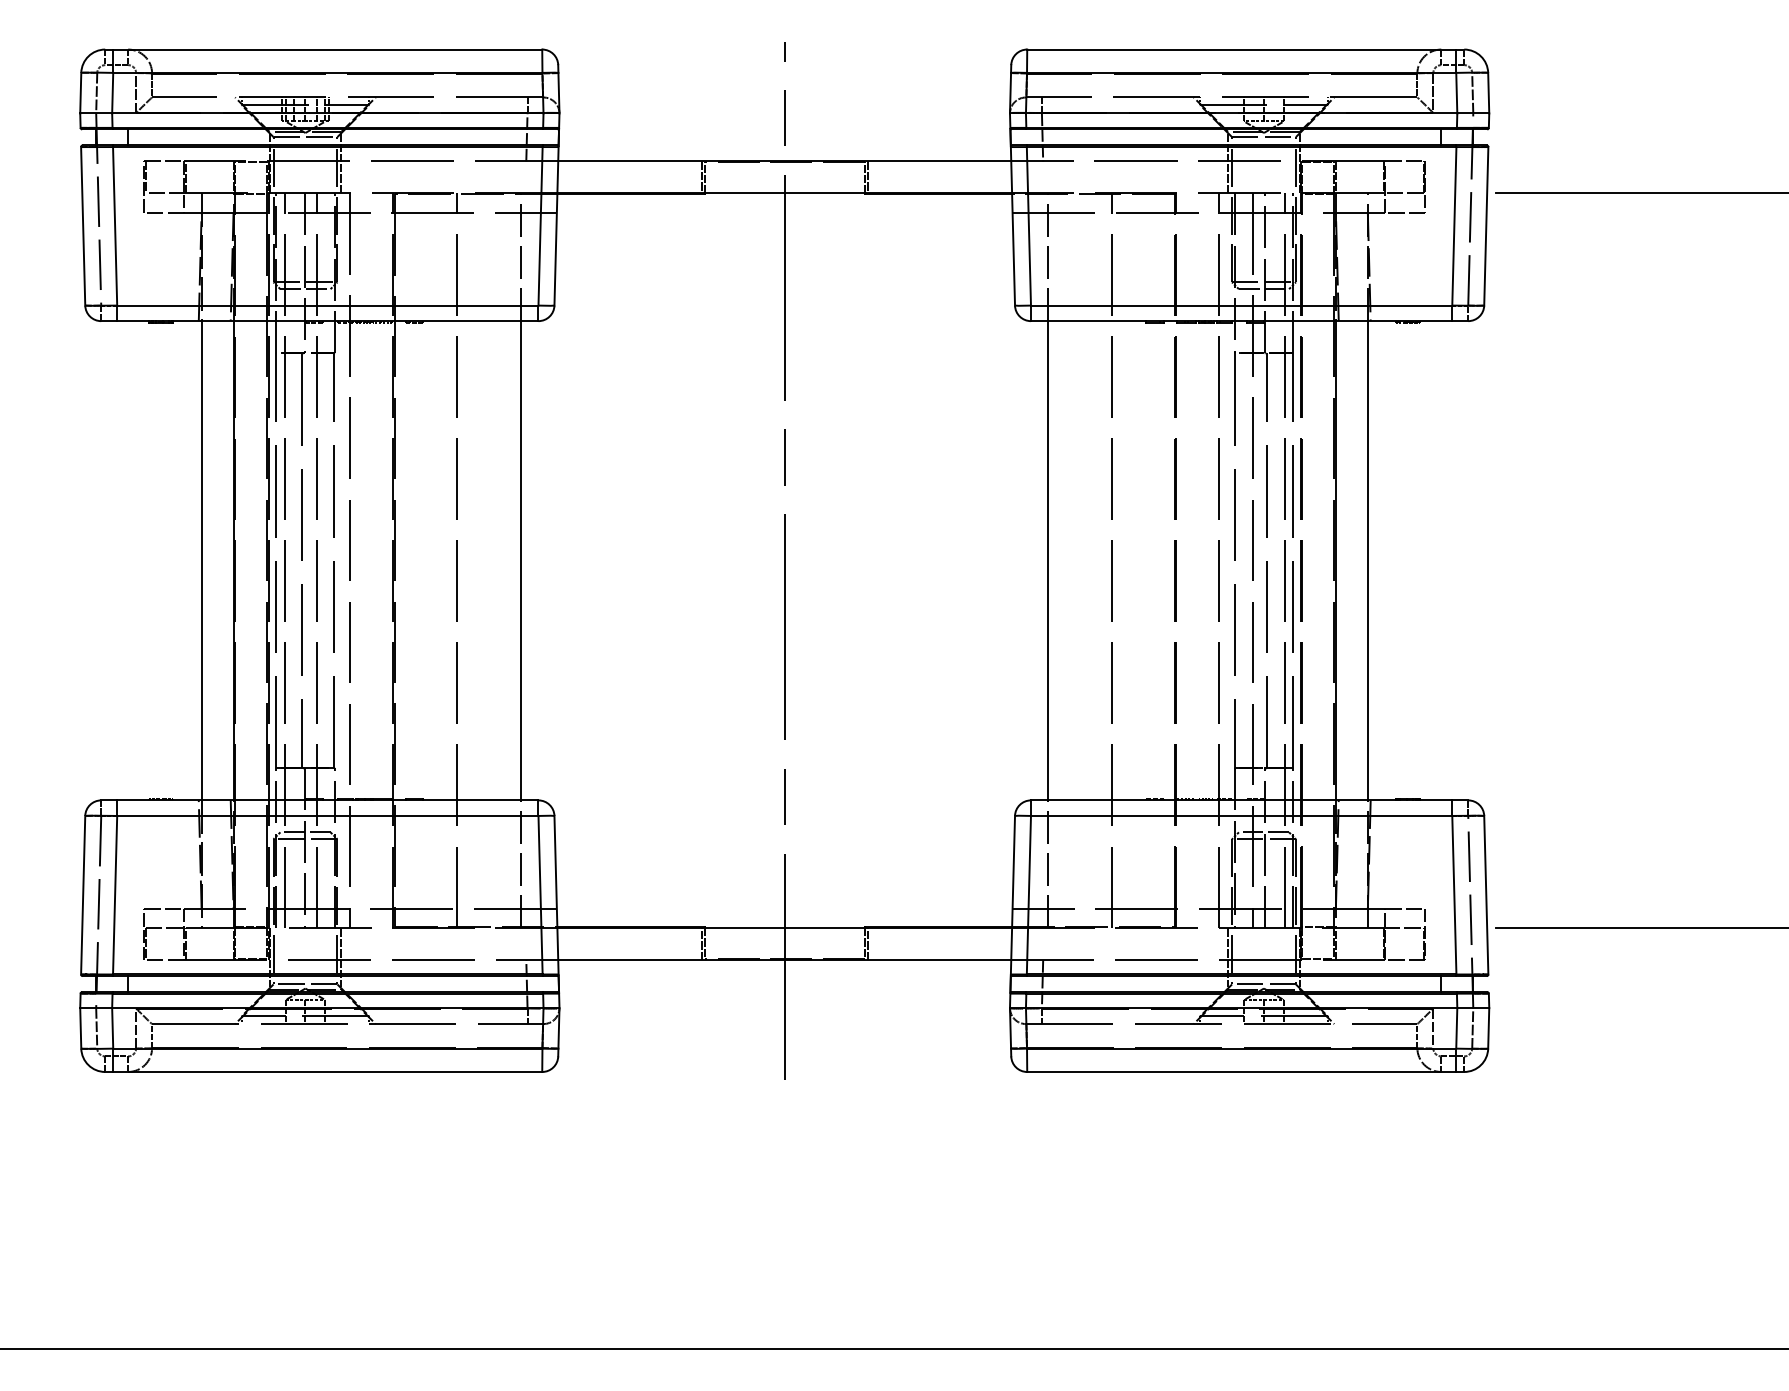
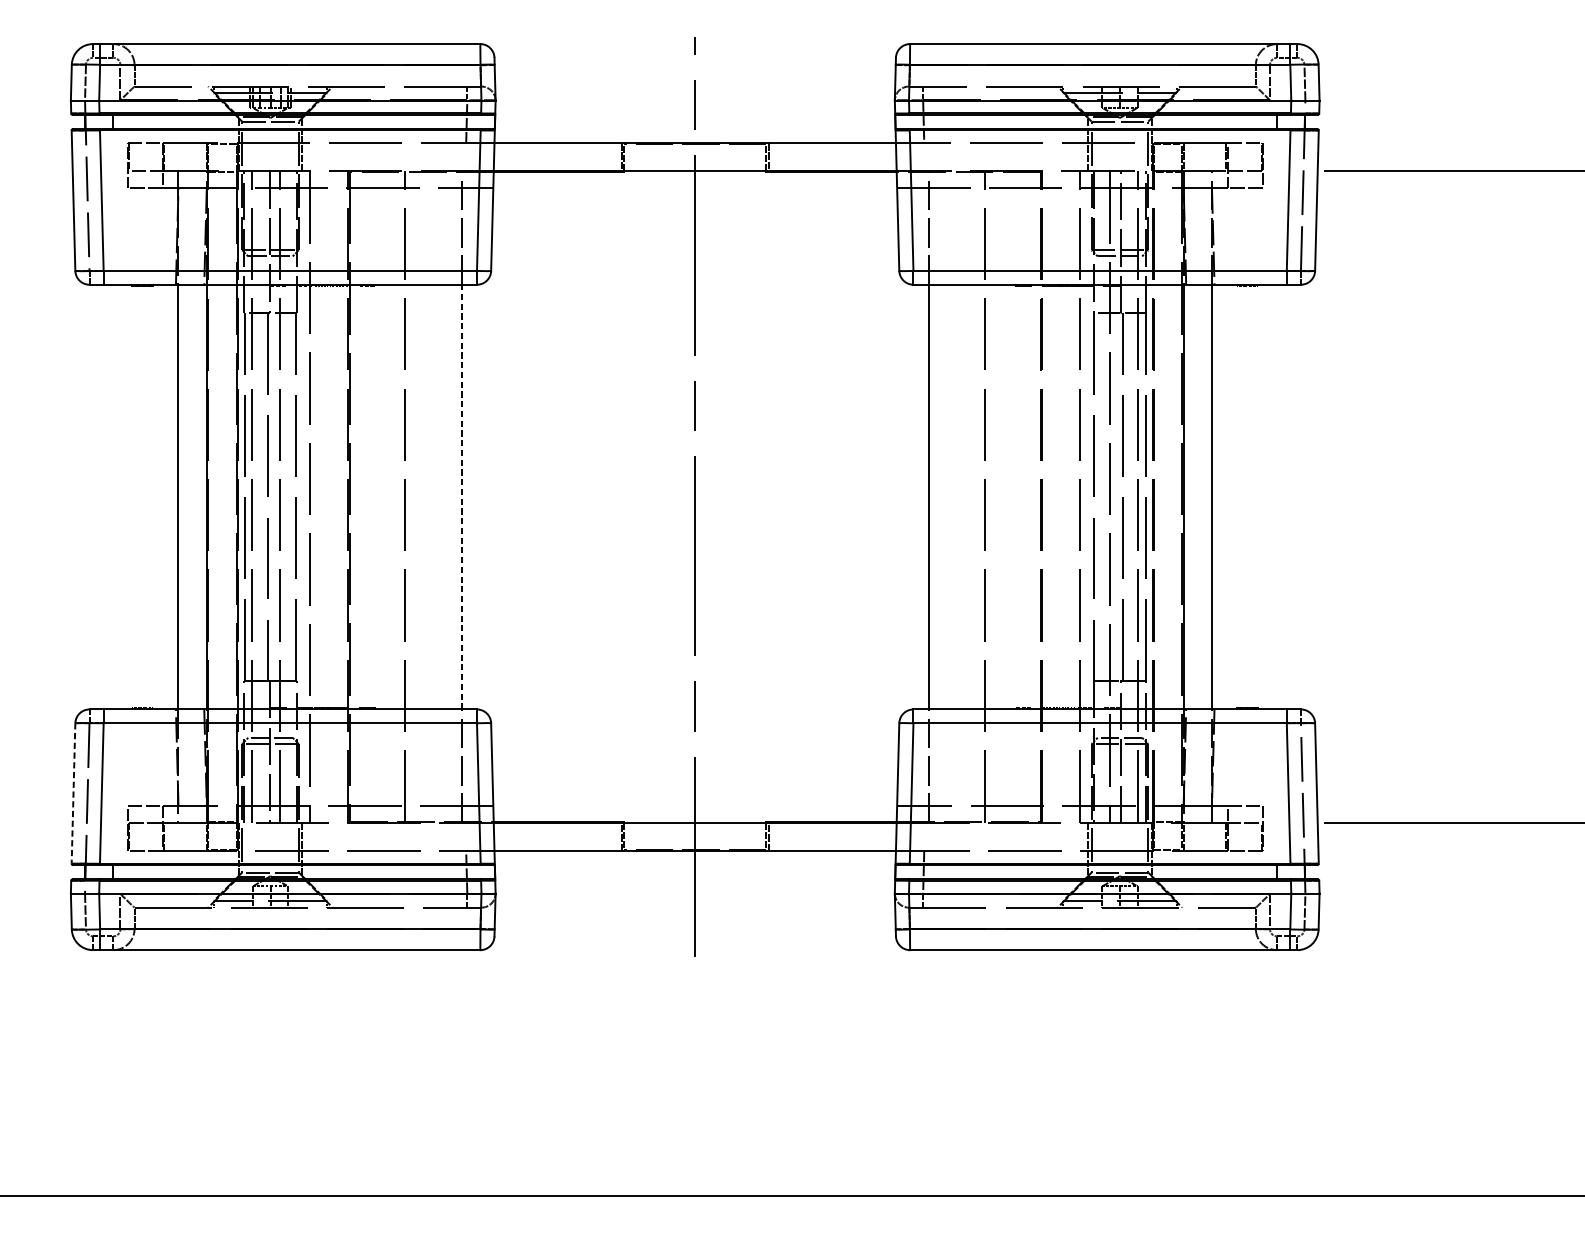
line: (521, 560) -> (461, 496), solid -> dashed
line: (83, 895) -> (73, 793), solid -> dashed

